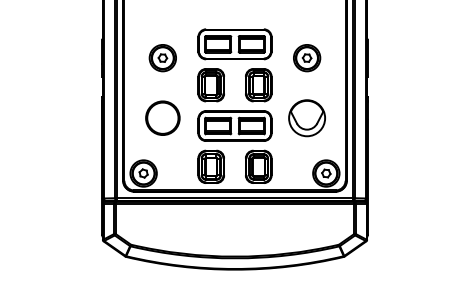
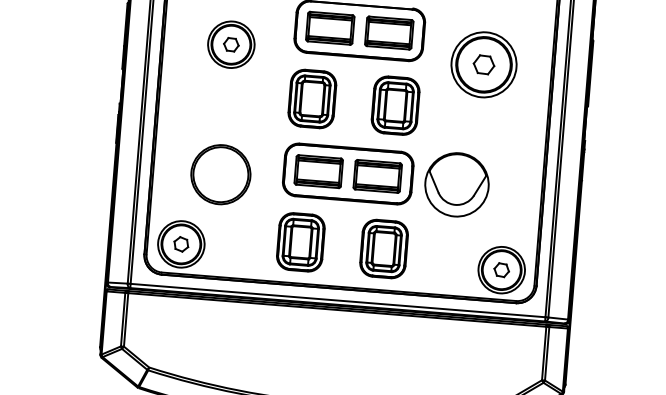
part: (307, 58) -> (484, 65), size x1.4
circle: (162, 117) -> (220, 173), moved
part: (306, 118) -> (455, 185), moved

